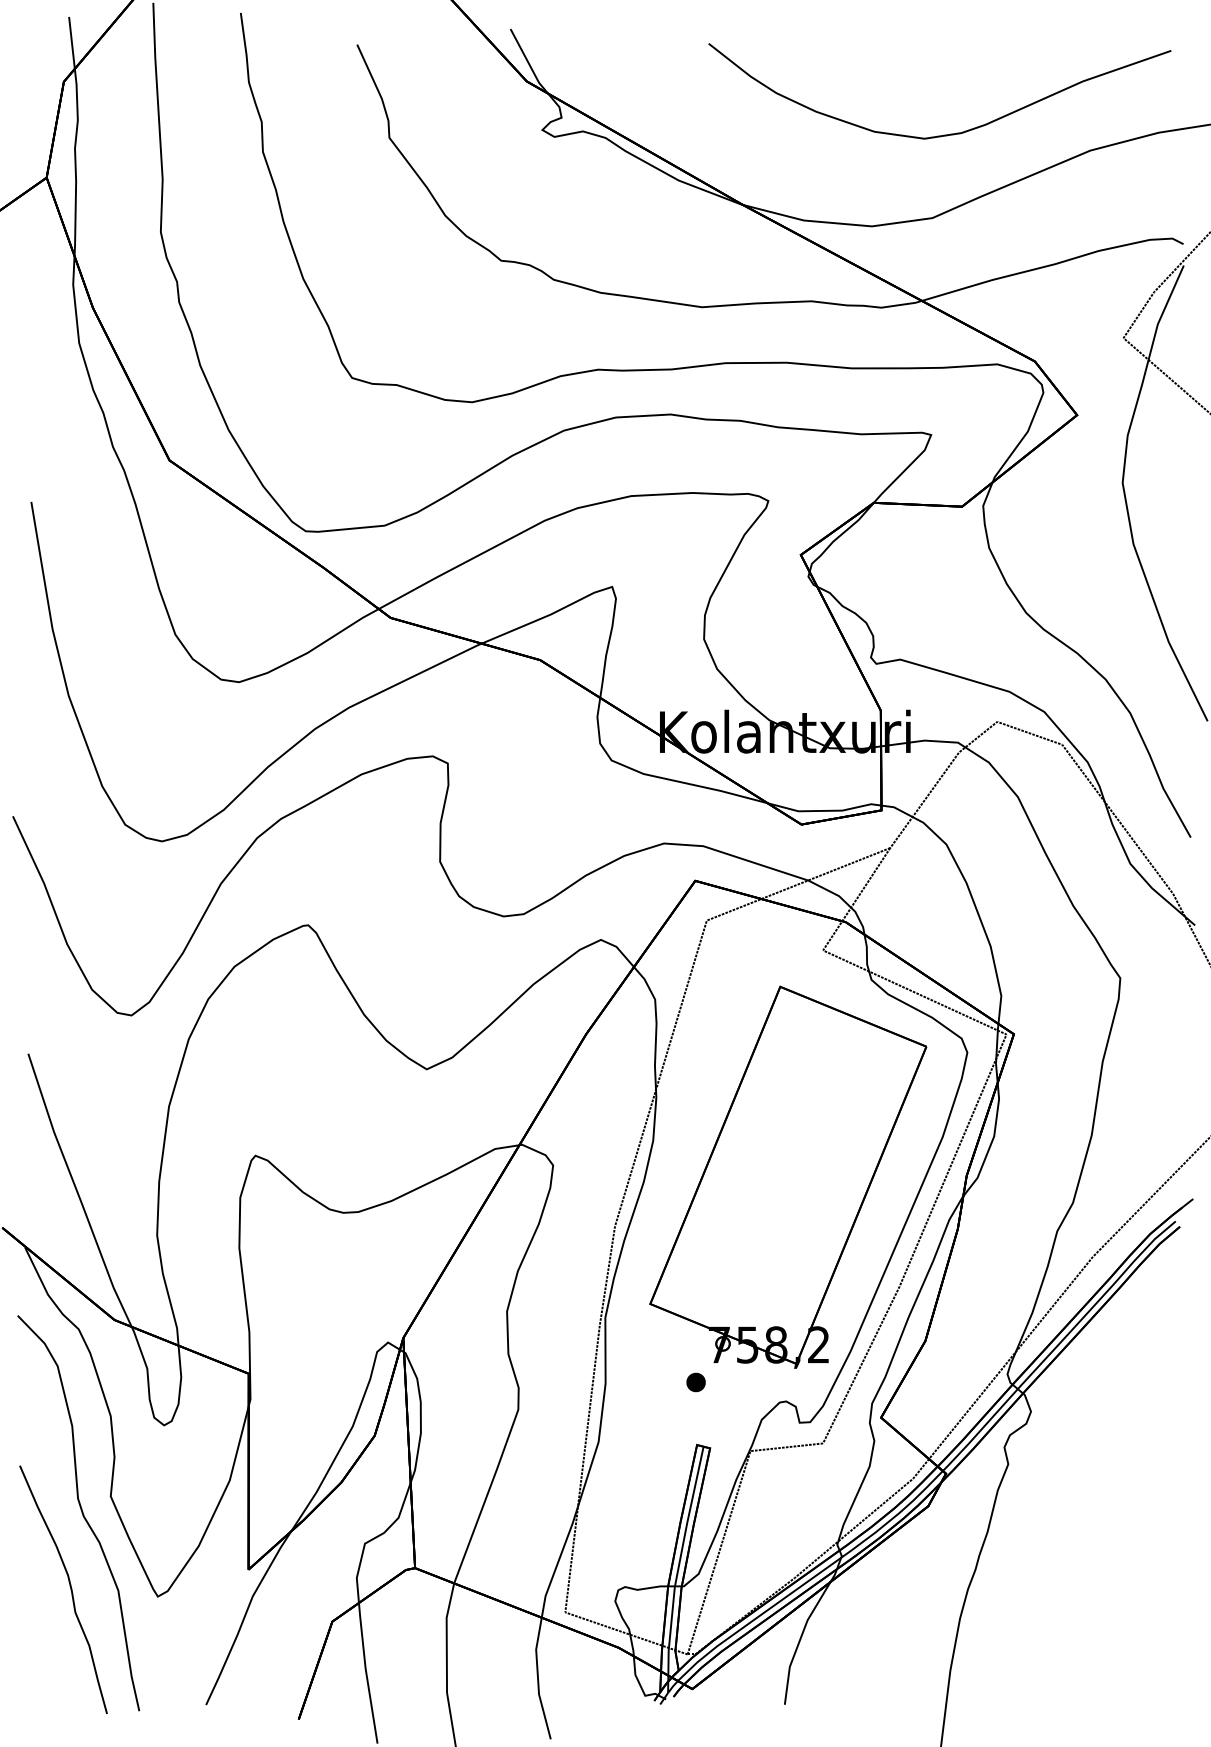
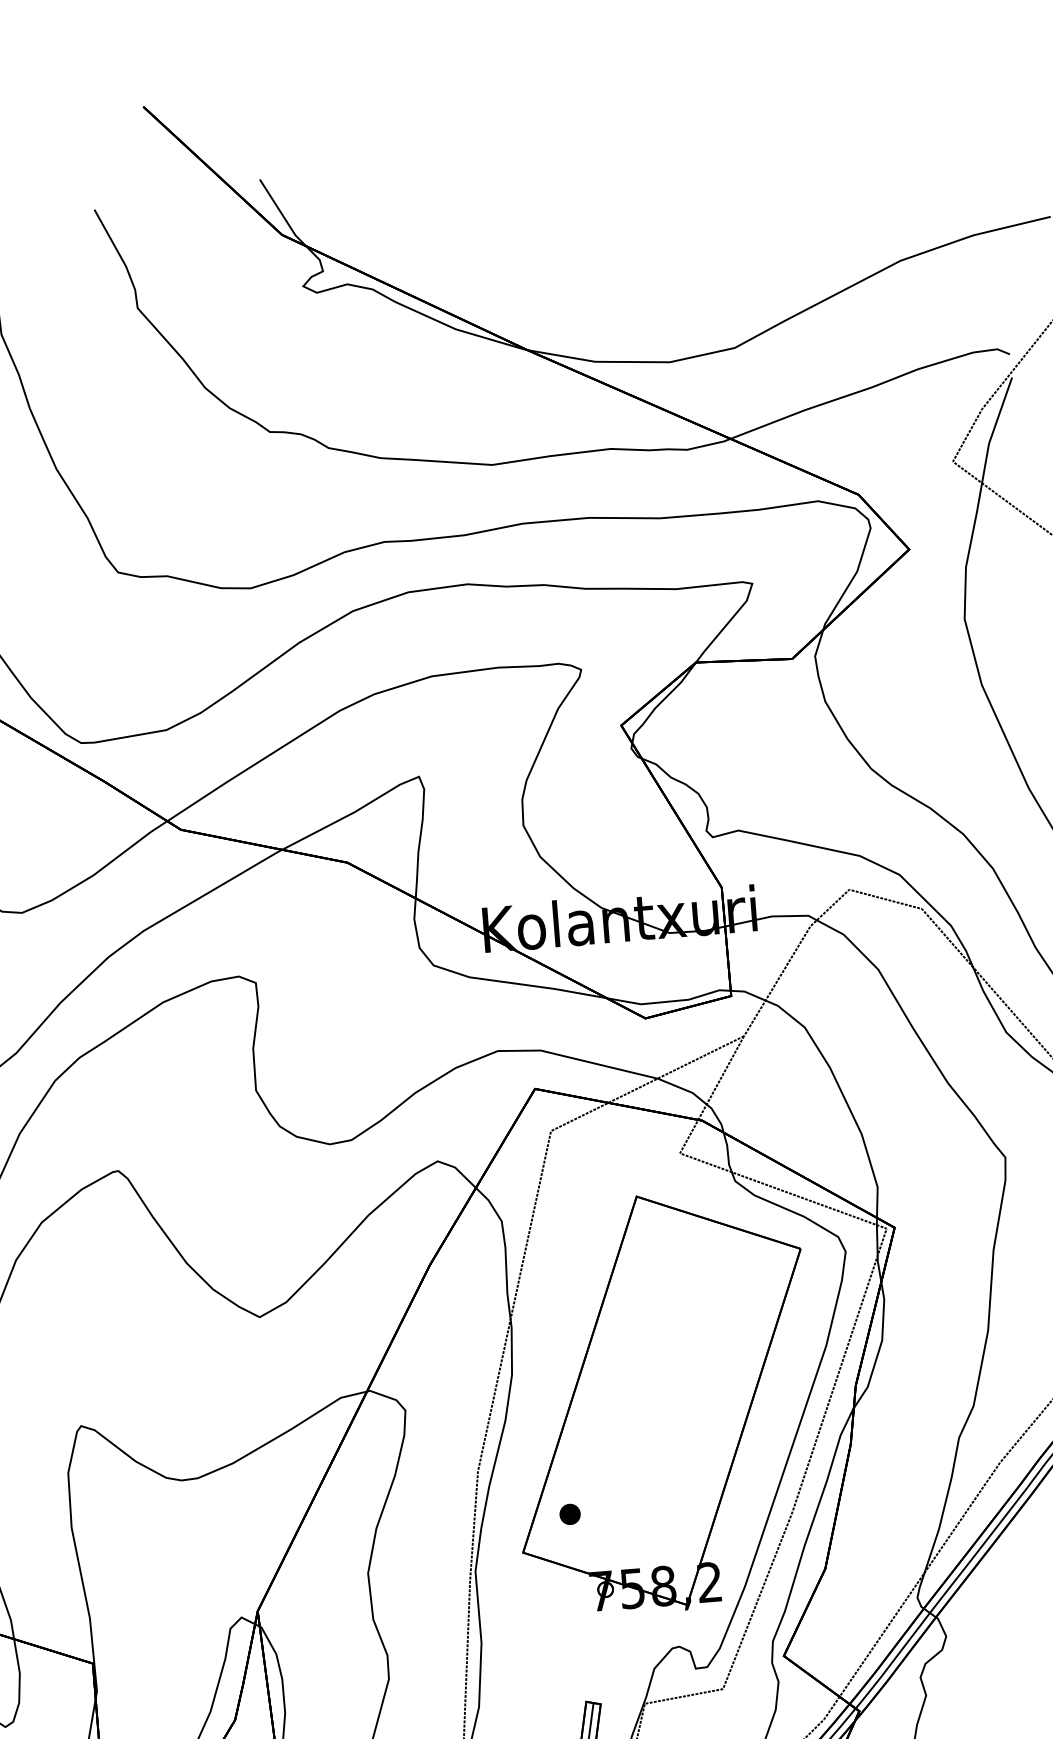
curve: (943, 134) -> (739, 256), removed
part: (695, 1382) -> (569, 1514), moved

